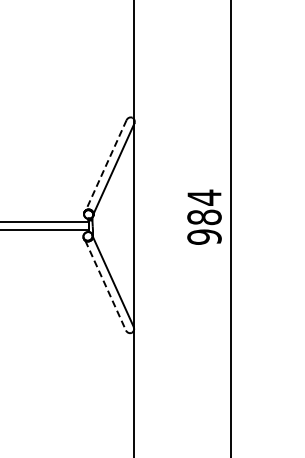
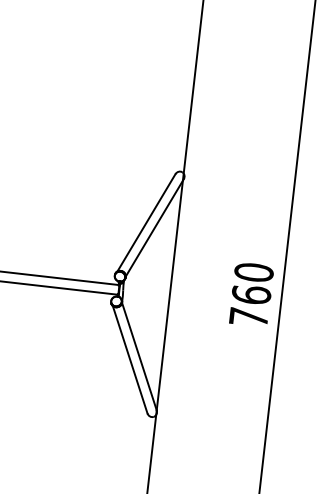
line: (106, 165) -> (146, 223), dashed -> solid
text: (204, 216) -> (251, 293), 984 -> 760
line: (105, 285) -> (130, 359), dashed -> solid

